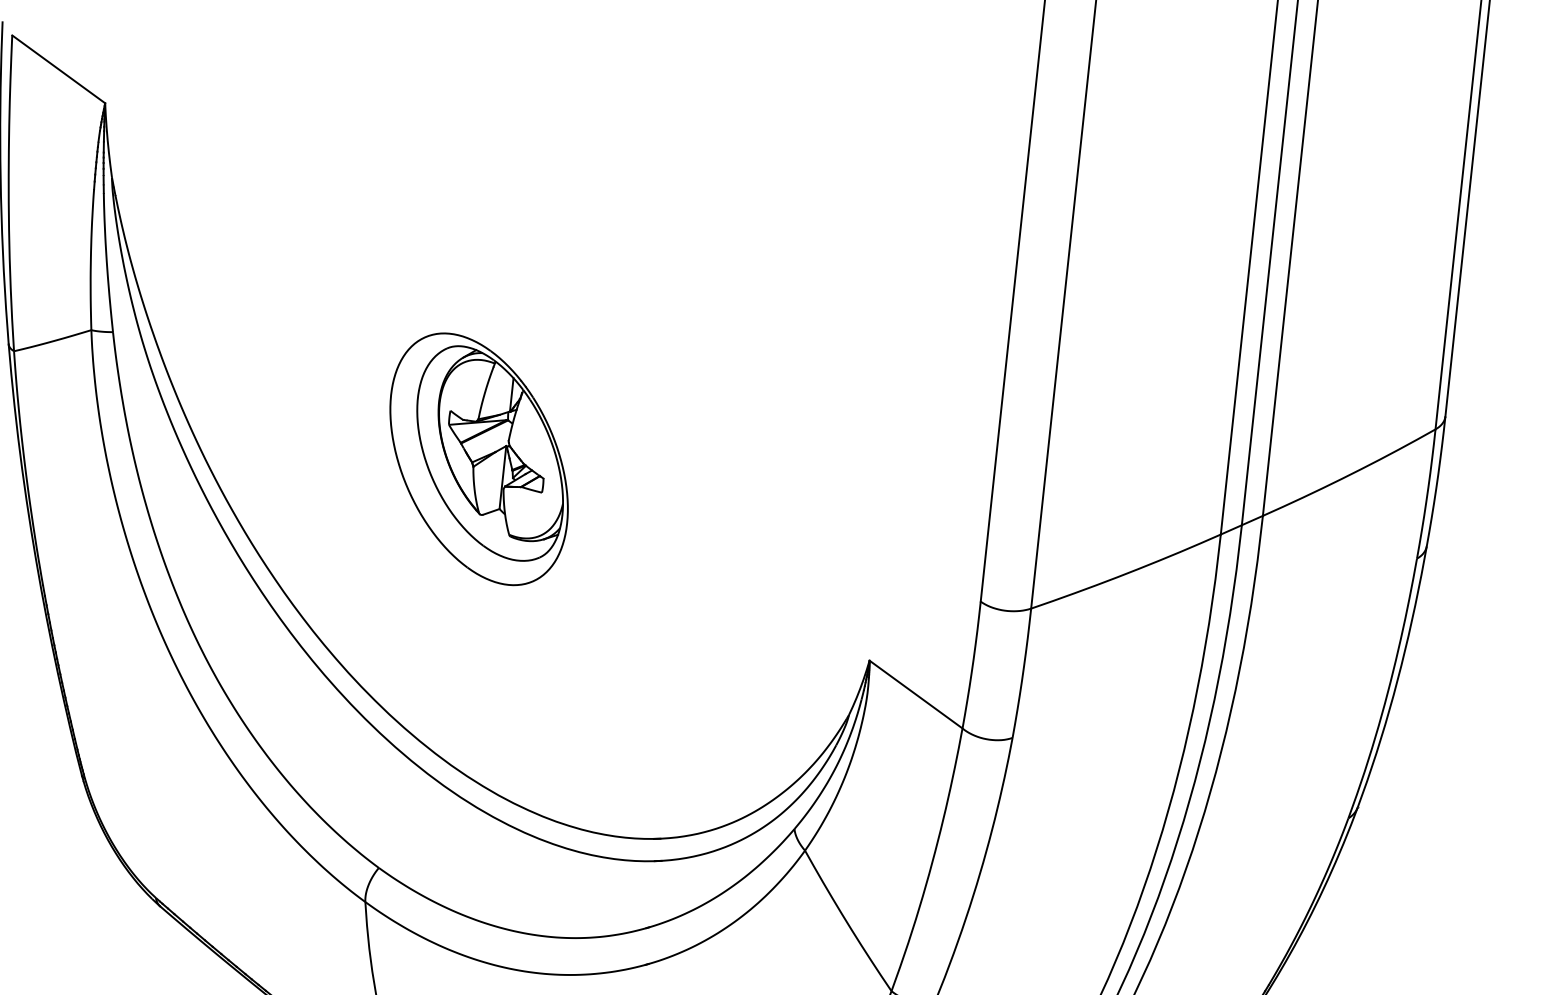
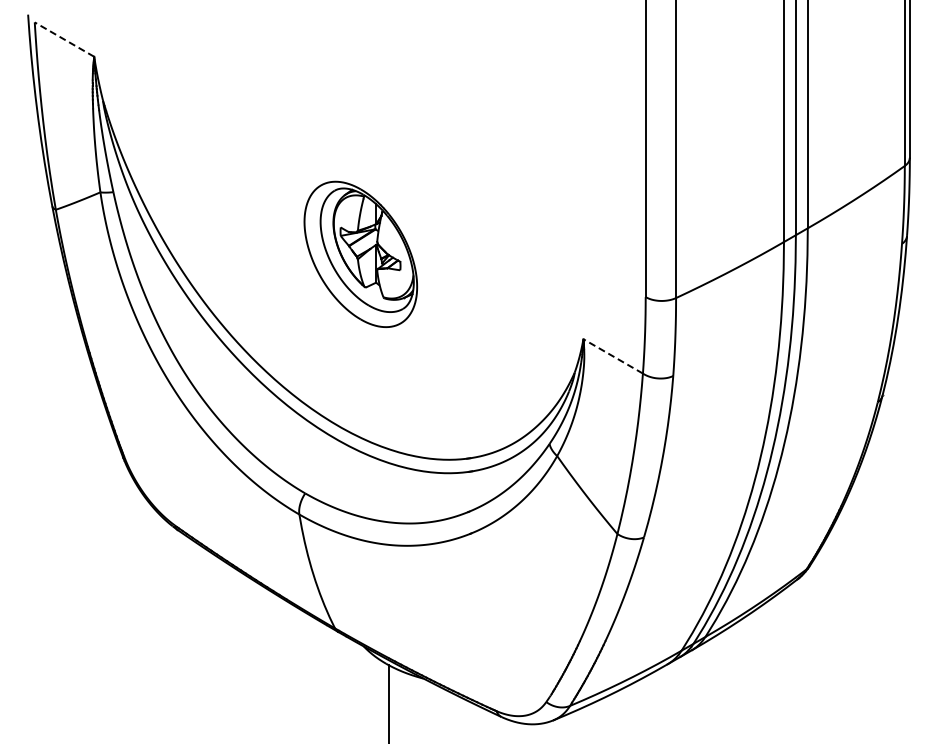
line: (58, 69) -> (64, 39), solid -> dashed
part: (478, 457) -> (360, 253), moved
line: (914, 694) -> (612, 356), solid -> dashed

